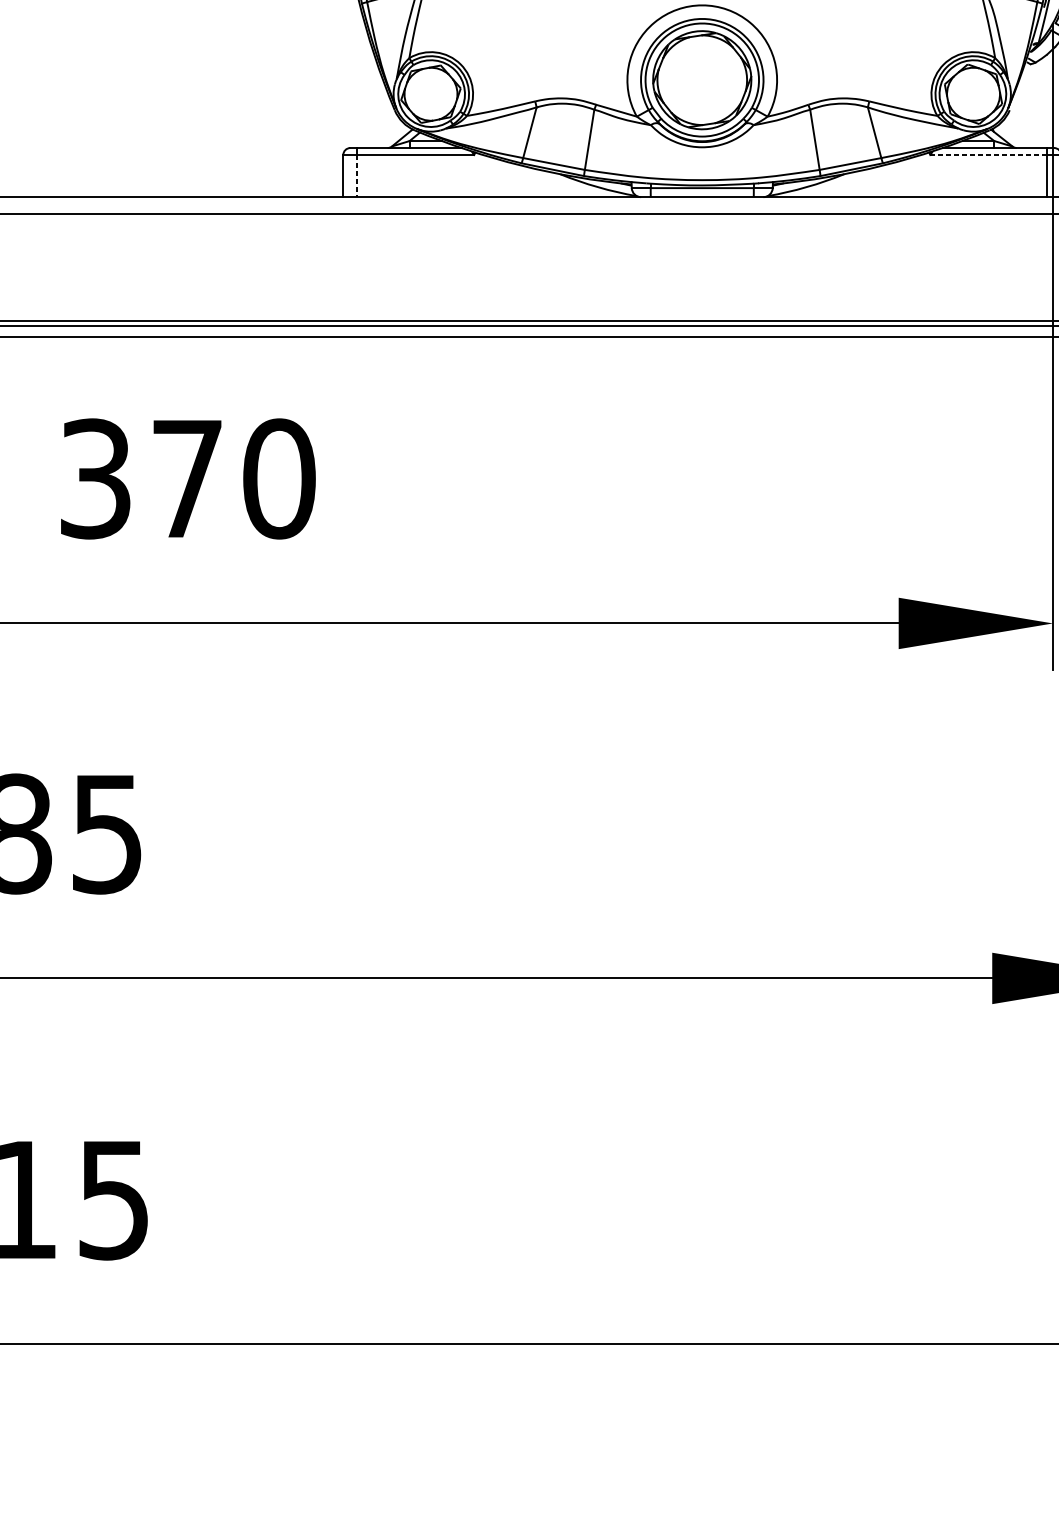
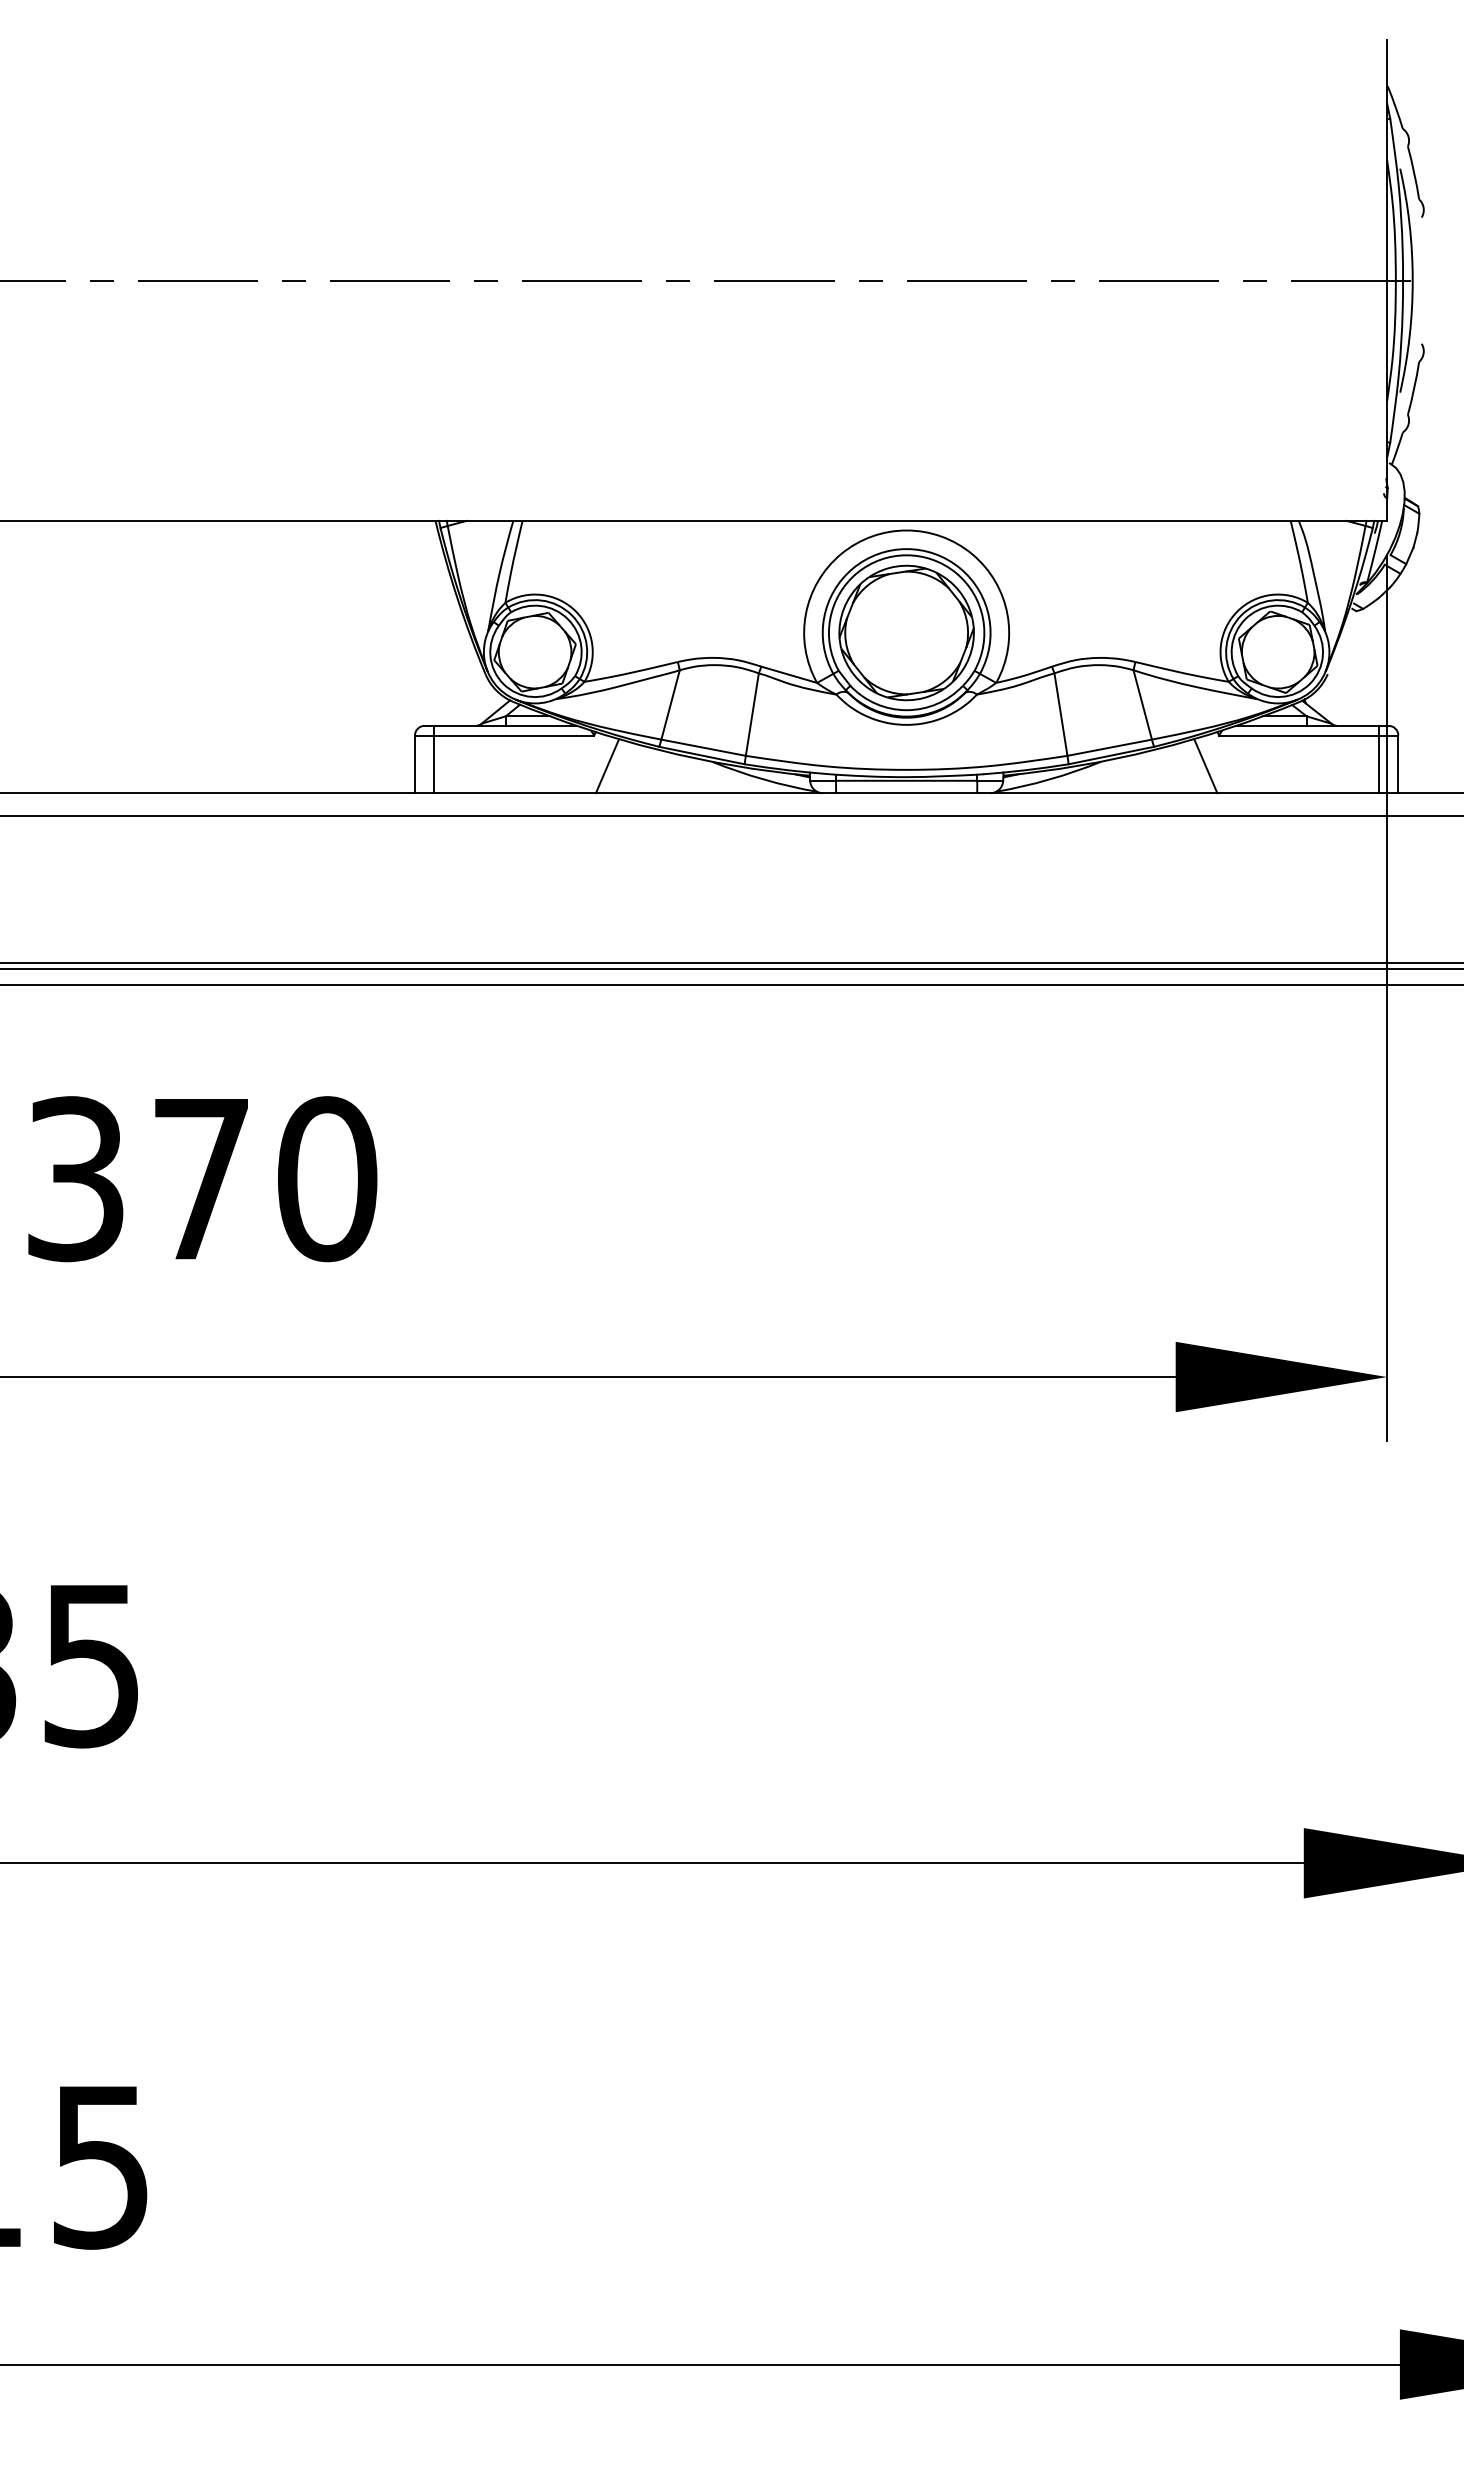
line: (988, 155) -> (1298, 735), dashed -> solid
line: (357, 176) -> (434, 764), dashed -> solid
line: (483, 177) -> (607, 766), added
line: (920, 177) -> (1205, 766), added

